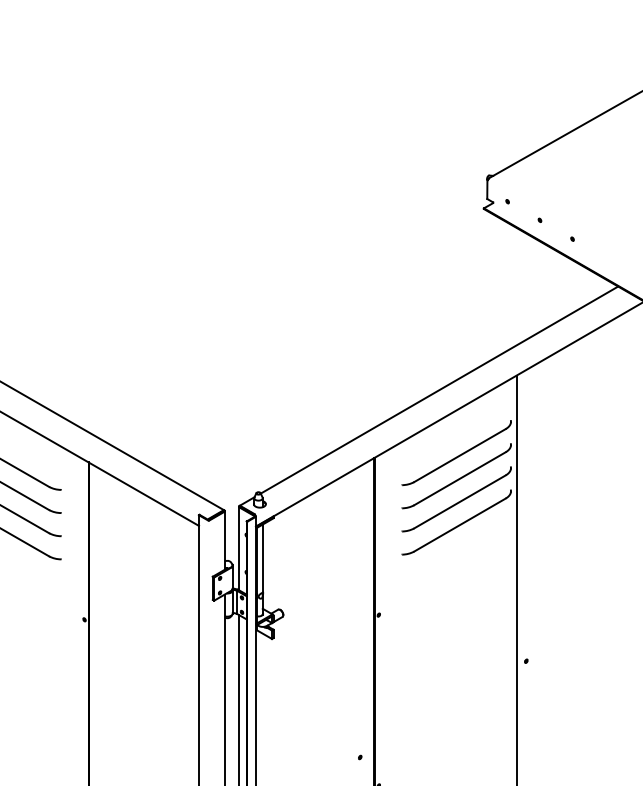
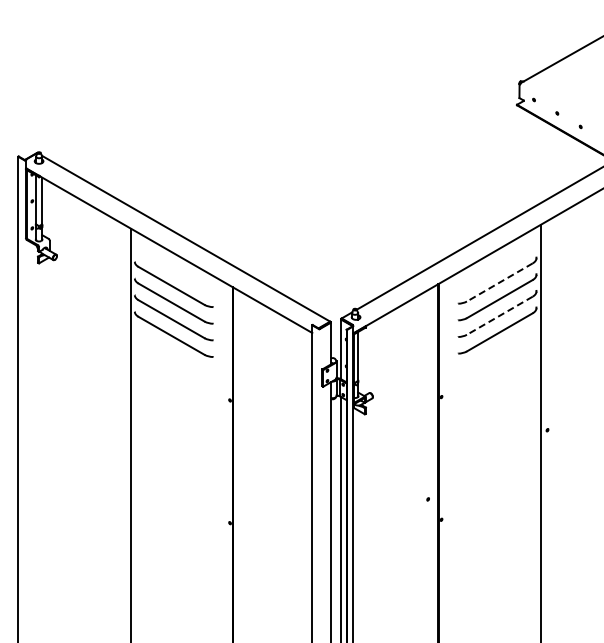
line: (459, 455) -> (499, 282), solid -> dashed
line: (459, 501) -> (499, 315), solid -> dashed

